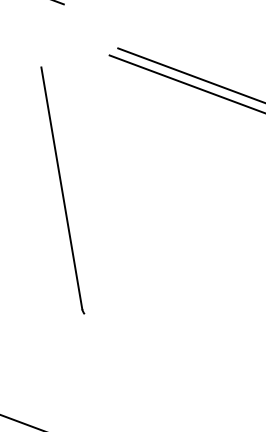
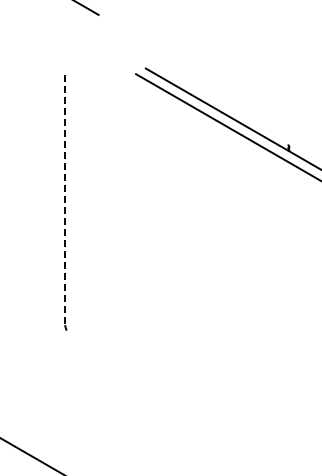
line: (62, 188) -> (65, 200), solid -> dashed

